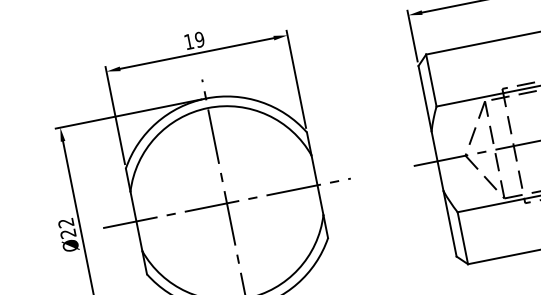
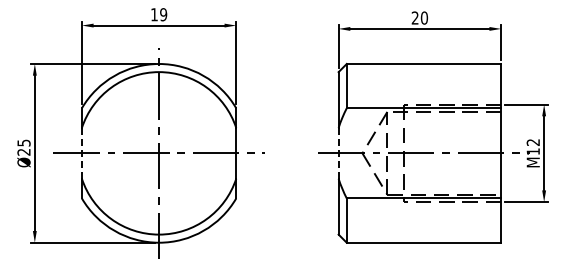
line: (437, 160) -> (338, 152), solid -> dashed
line: (135, 220) -> (81, 152), solid -> dashed
text: (65, 222) -> (23, 142), Ø22 -> Ø25

